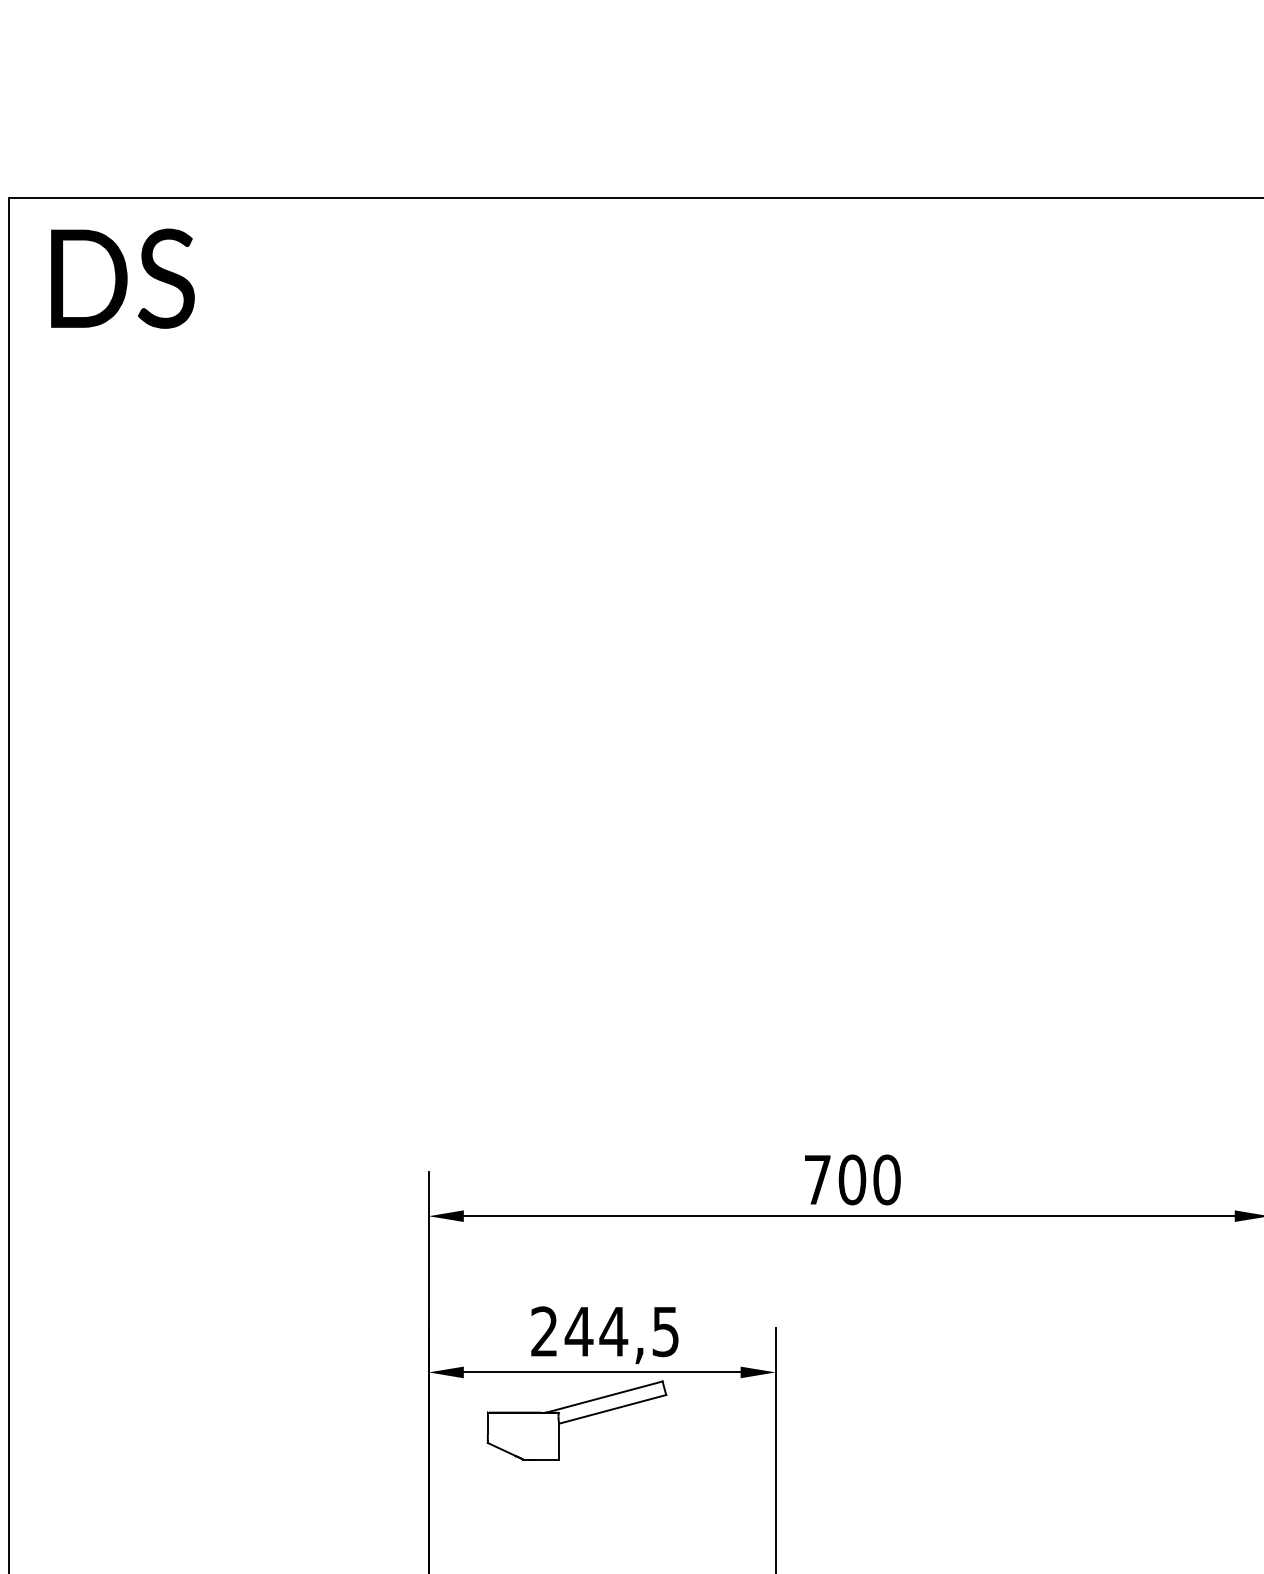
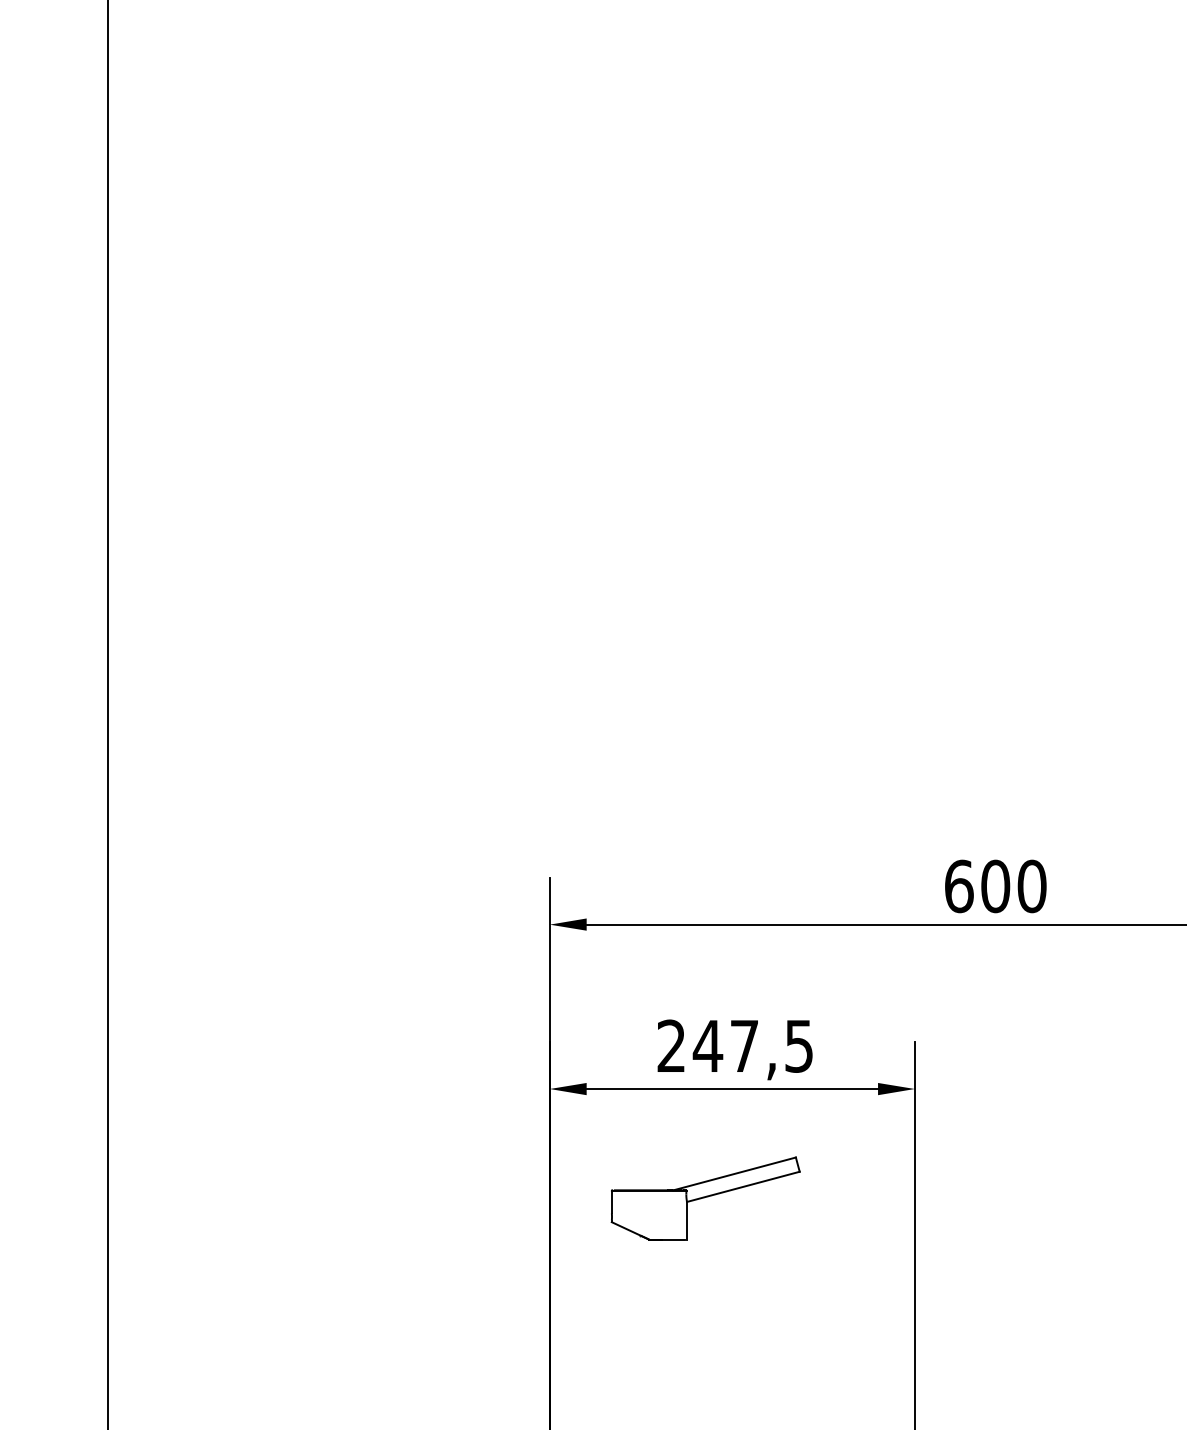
text: (817, 1179) -> (958, 885), 700 -> 600
text: (613, 1331) -> (744, 1045), 244,5 -> 247,5
part: (576, 1420) -> (705, 1198), moved

